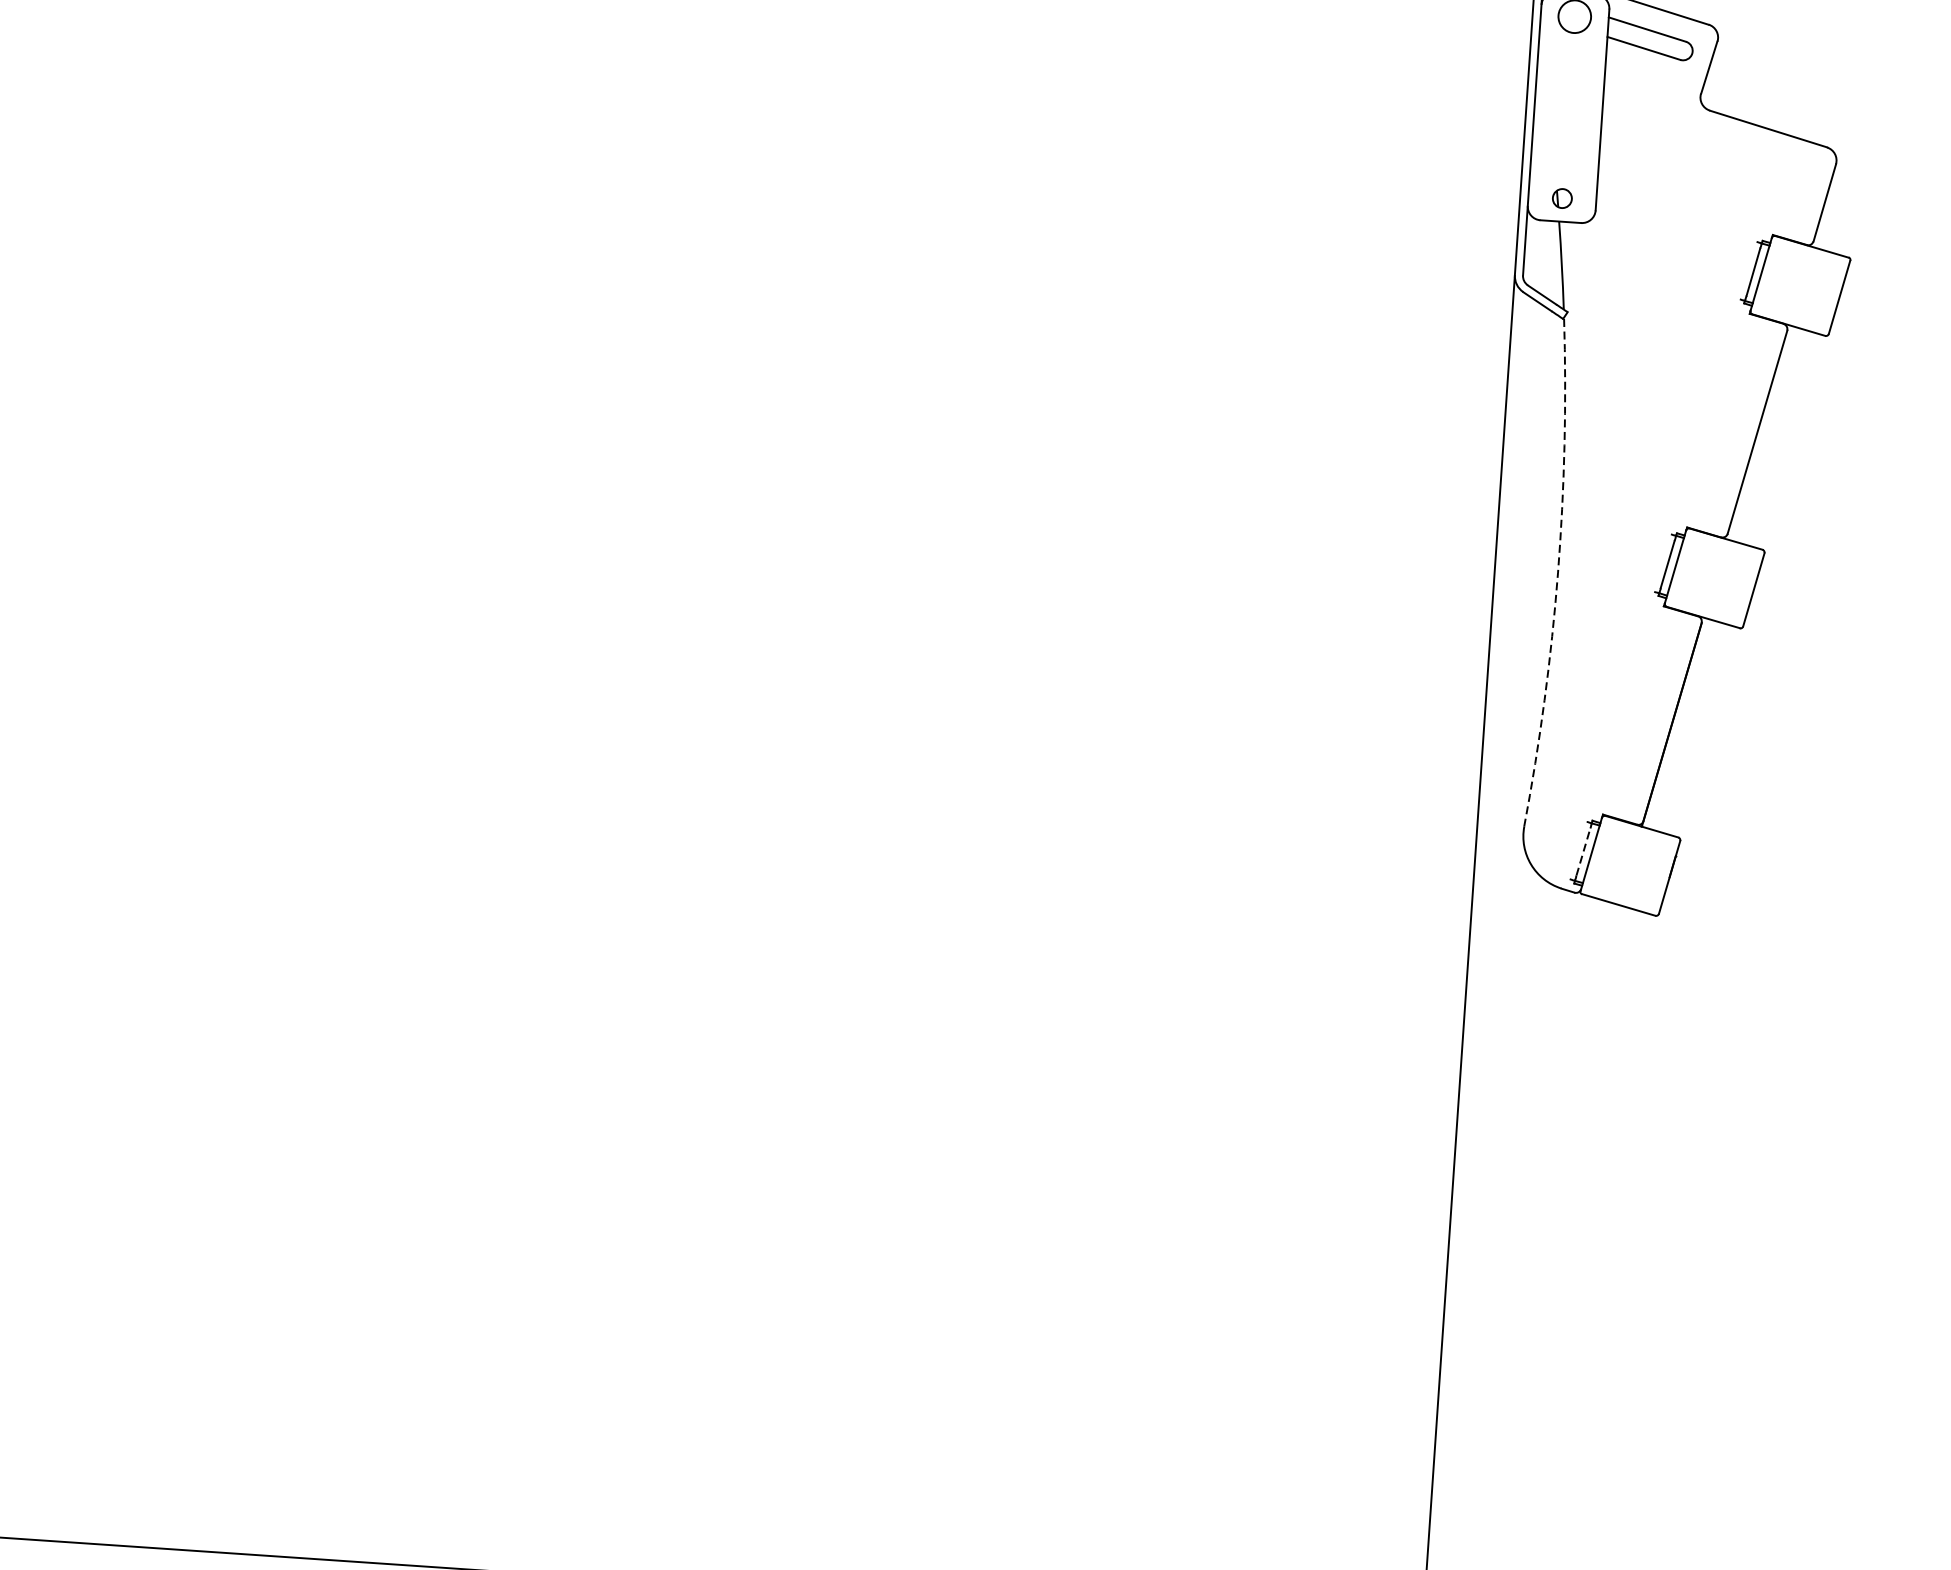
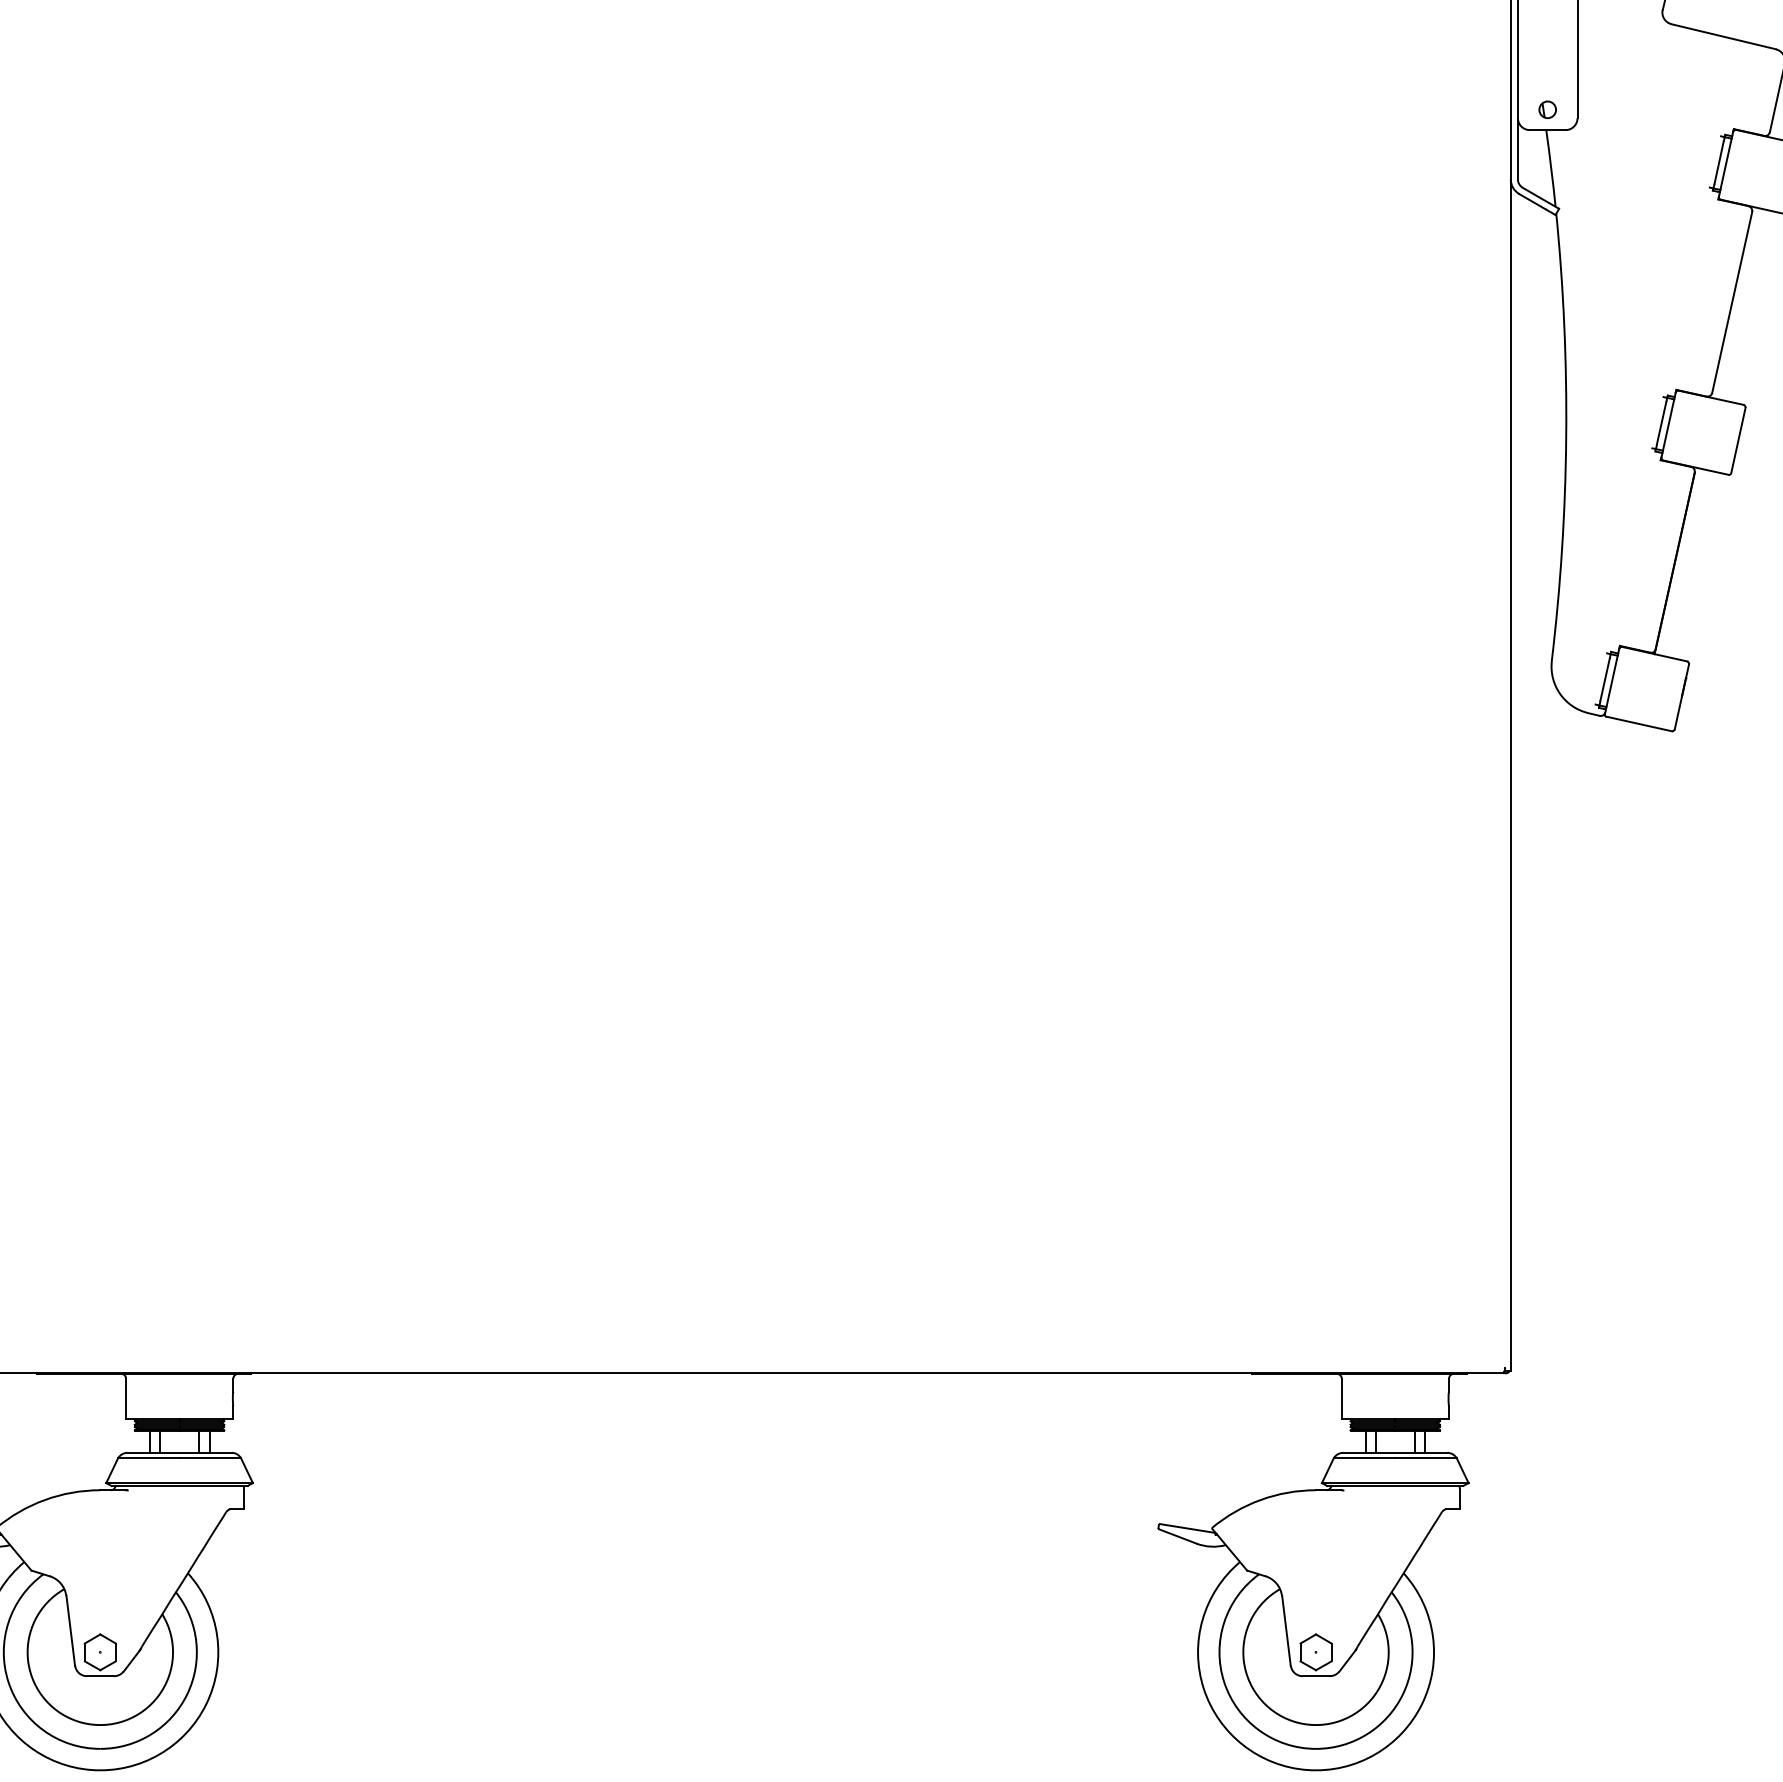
arc: (1558, 573) -> (1566, 437), dashed -> solid
line: (1583, 851) -> (1605, 679), dashed -> solid

